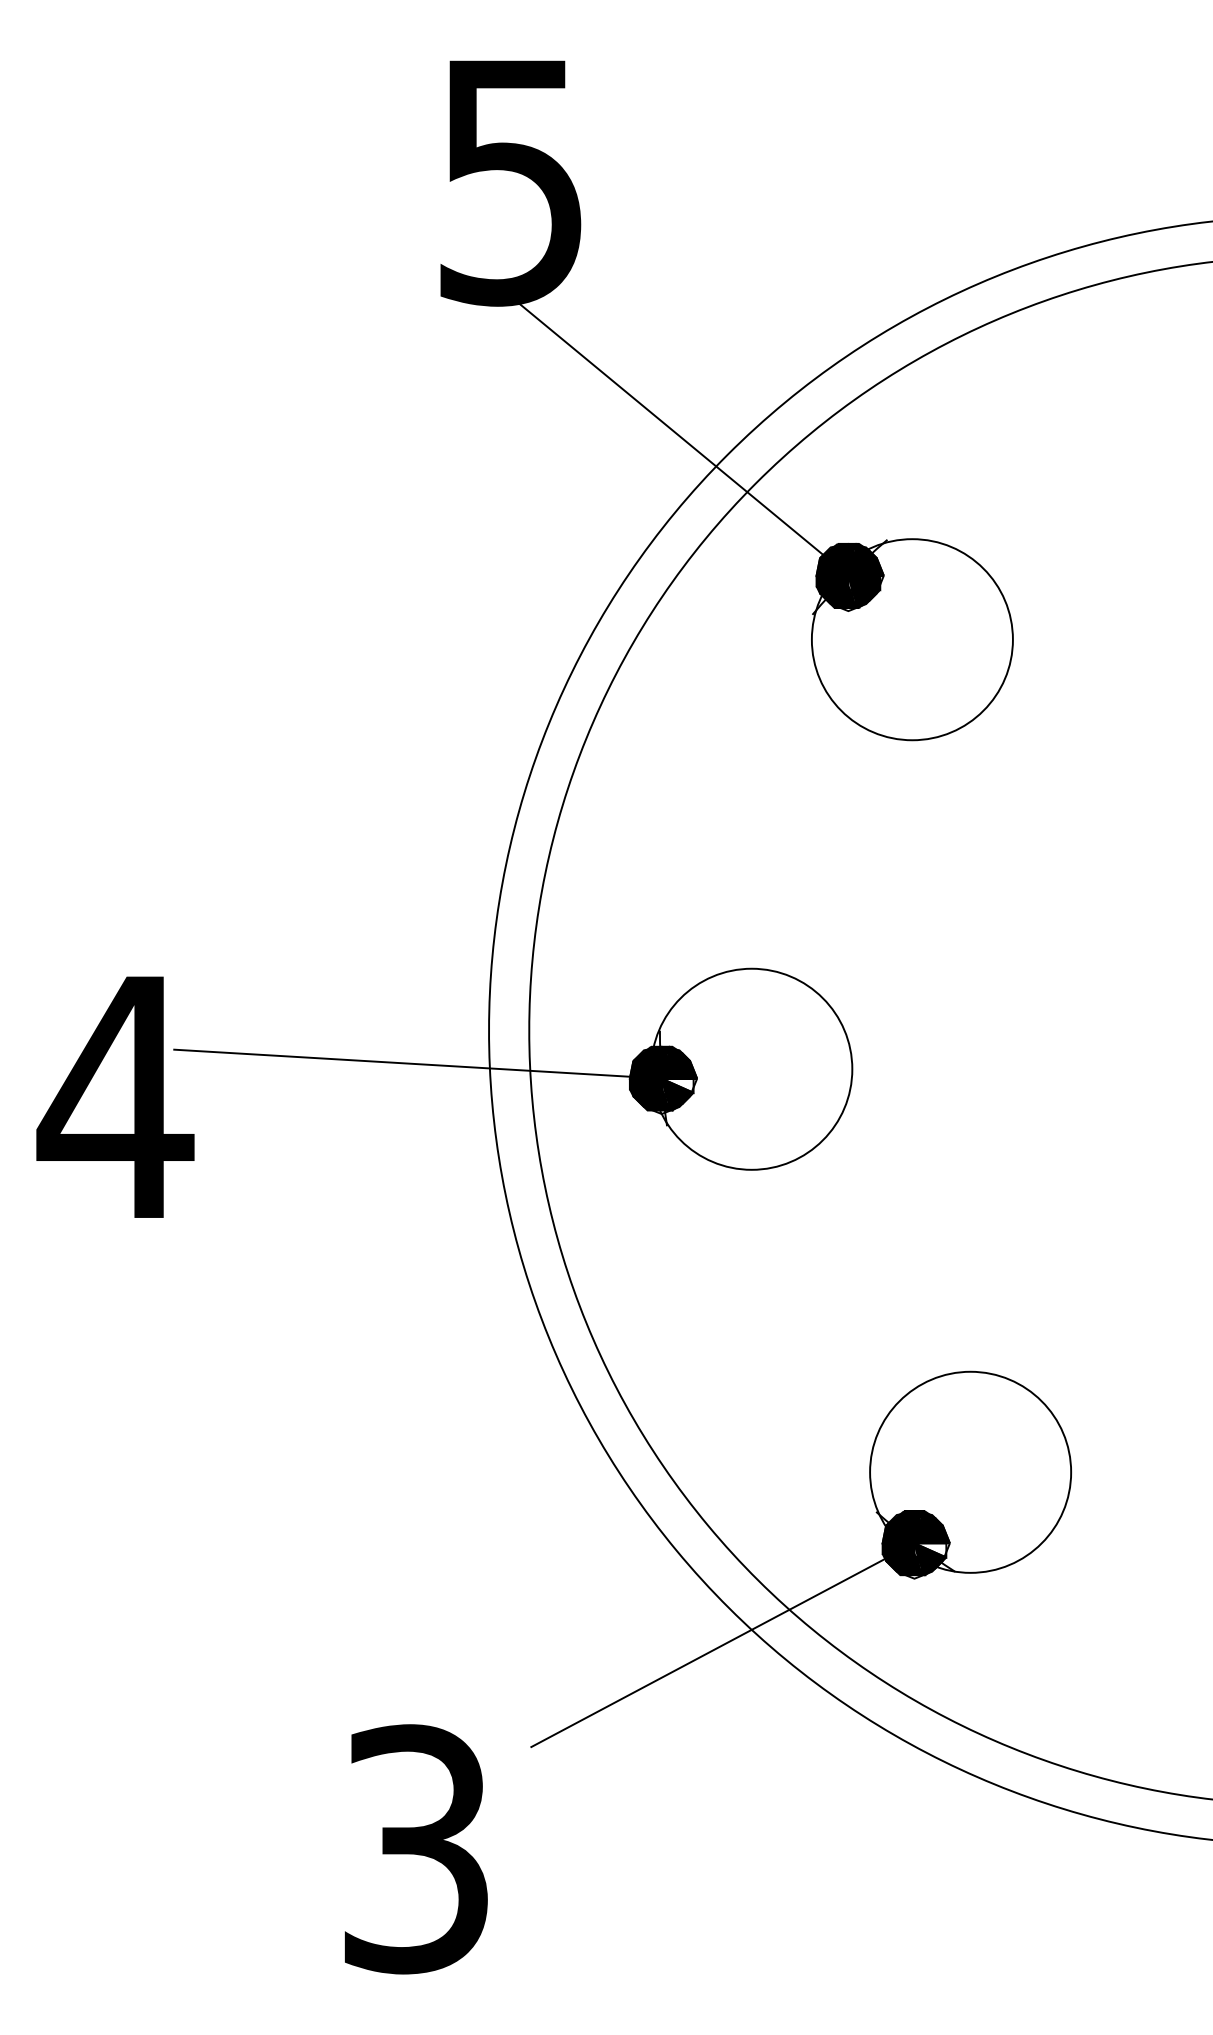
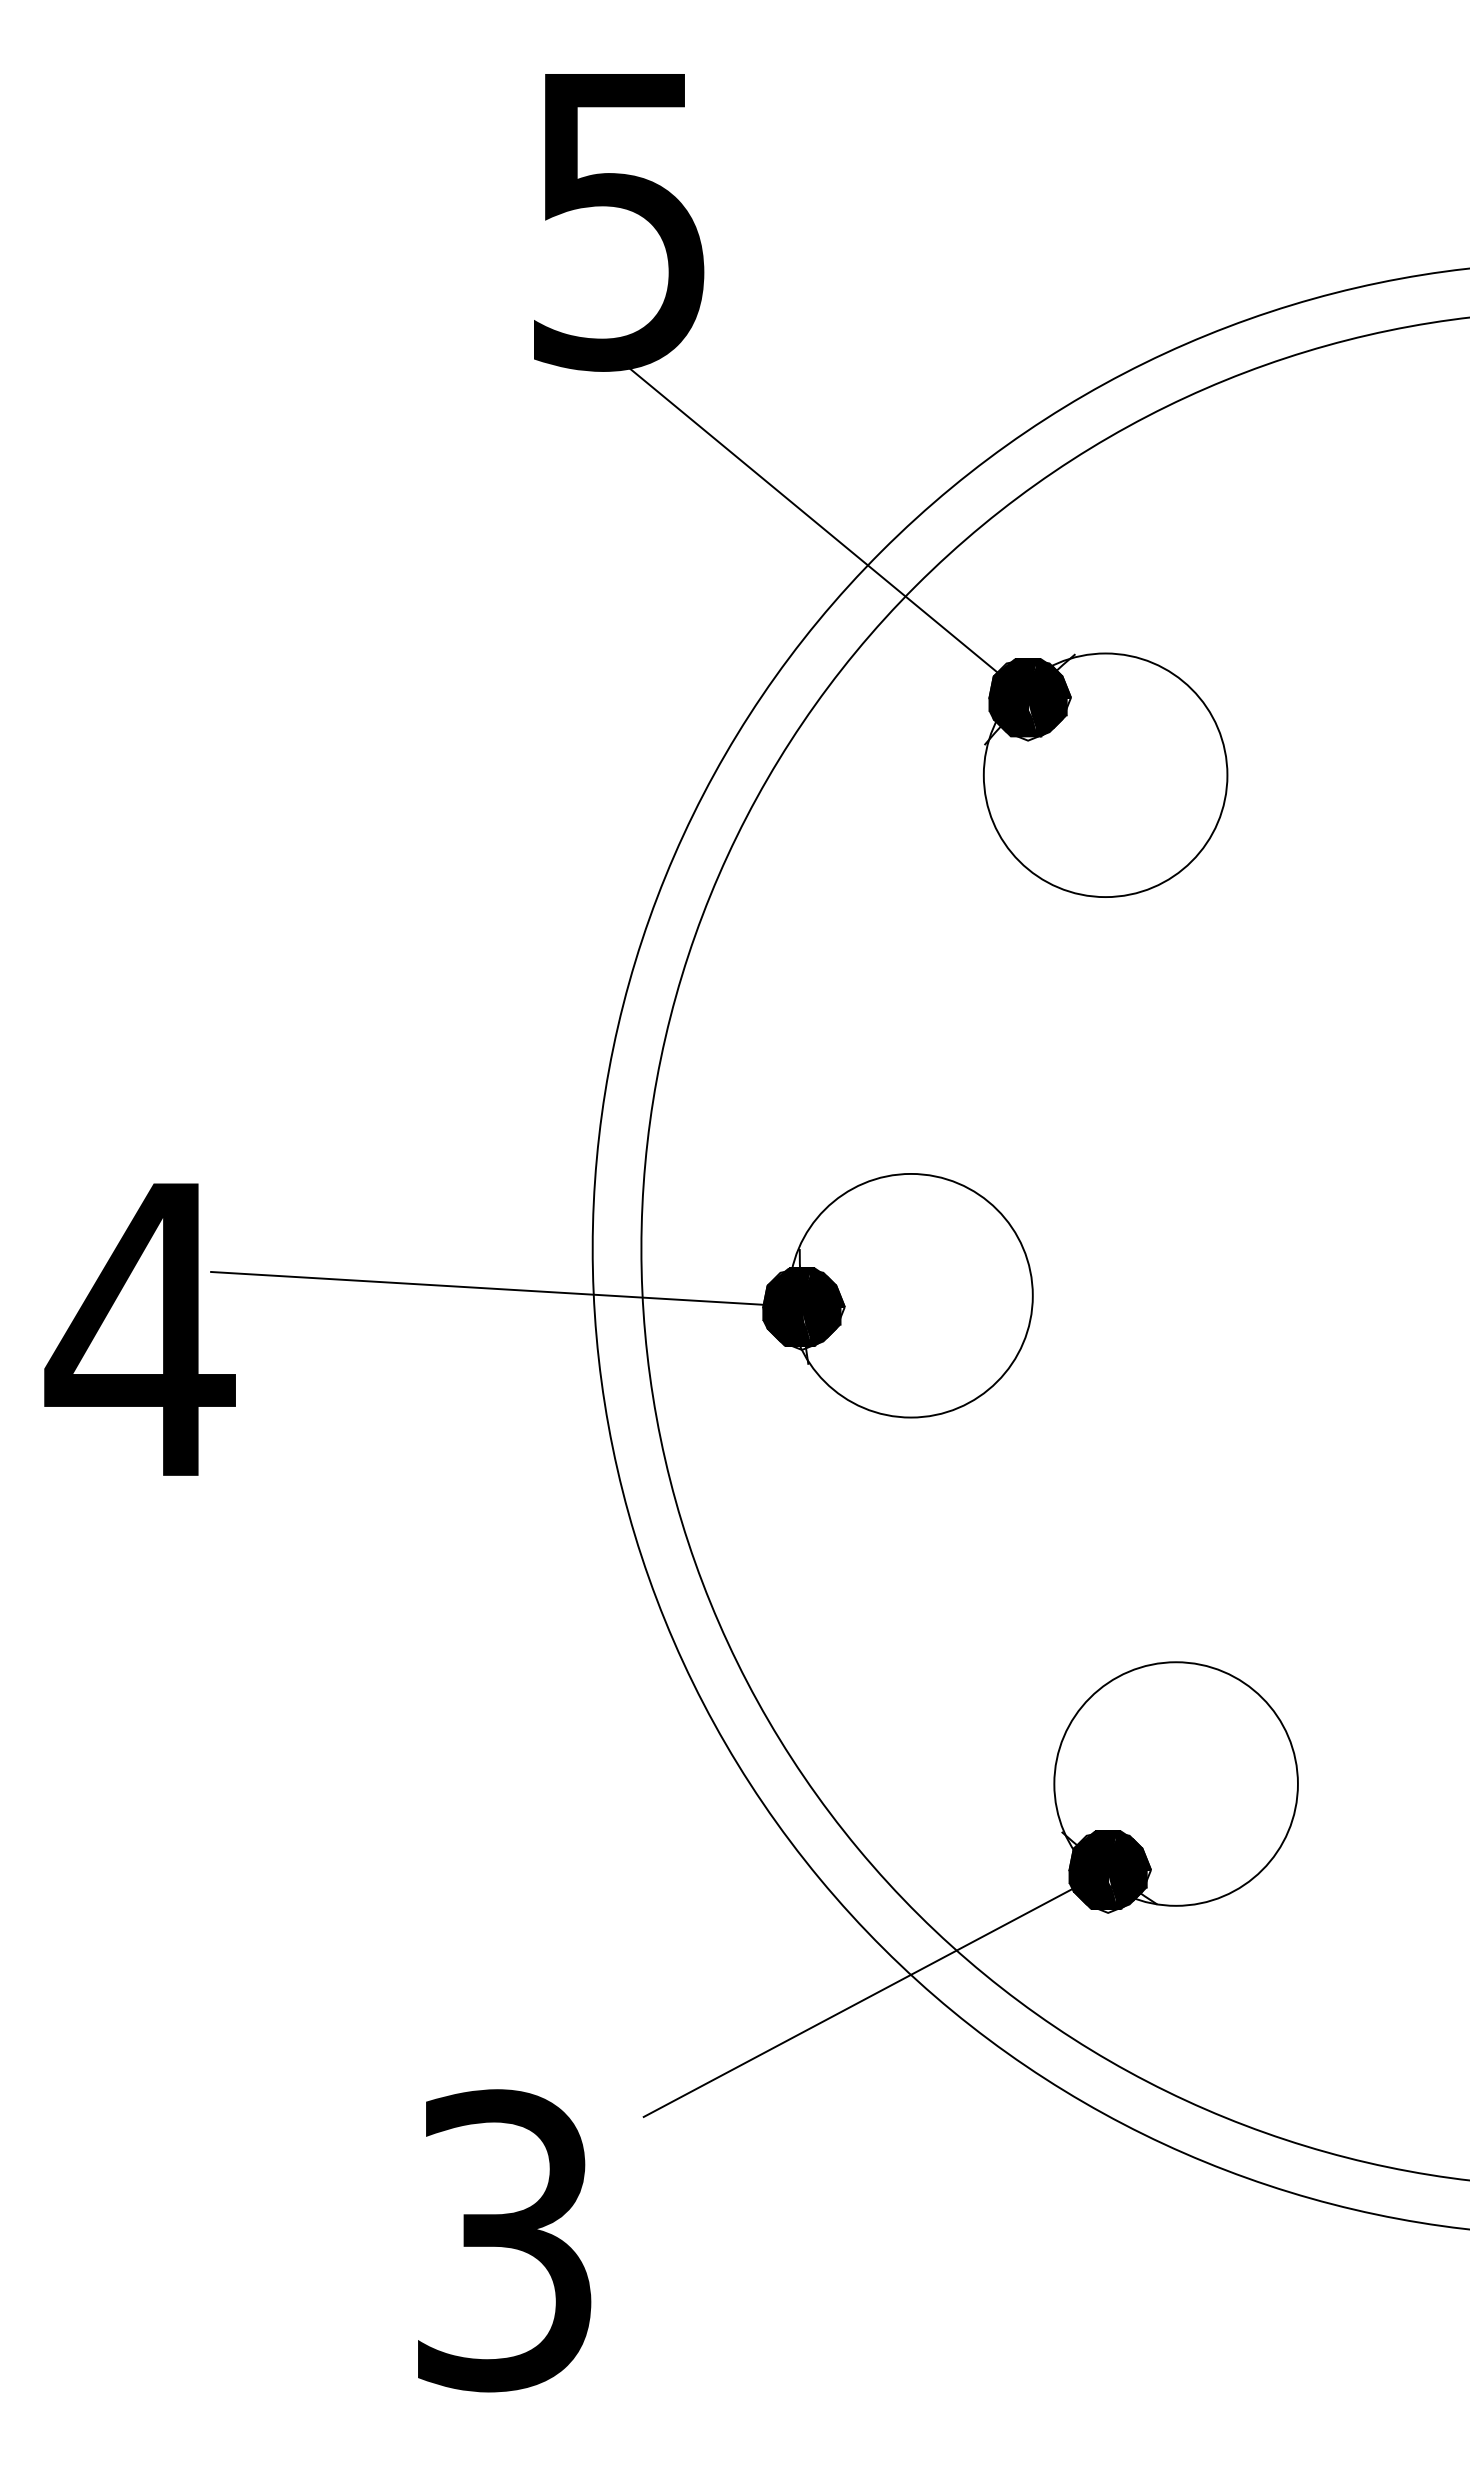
fill: (677, 1085) -> (820, 1315), added
fill: (930, 1550) -> (1127, 1878), added

